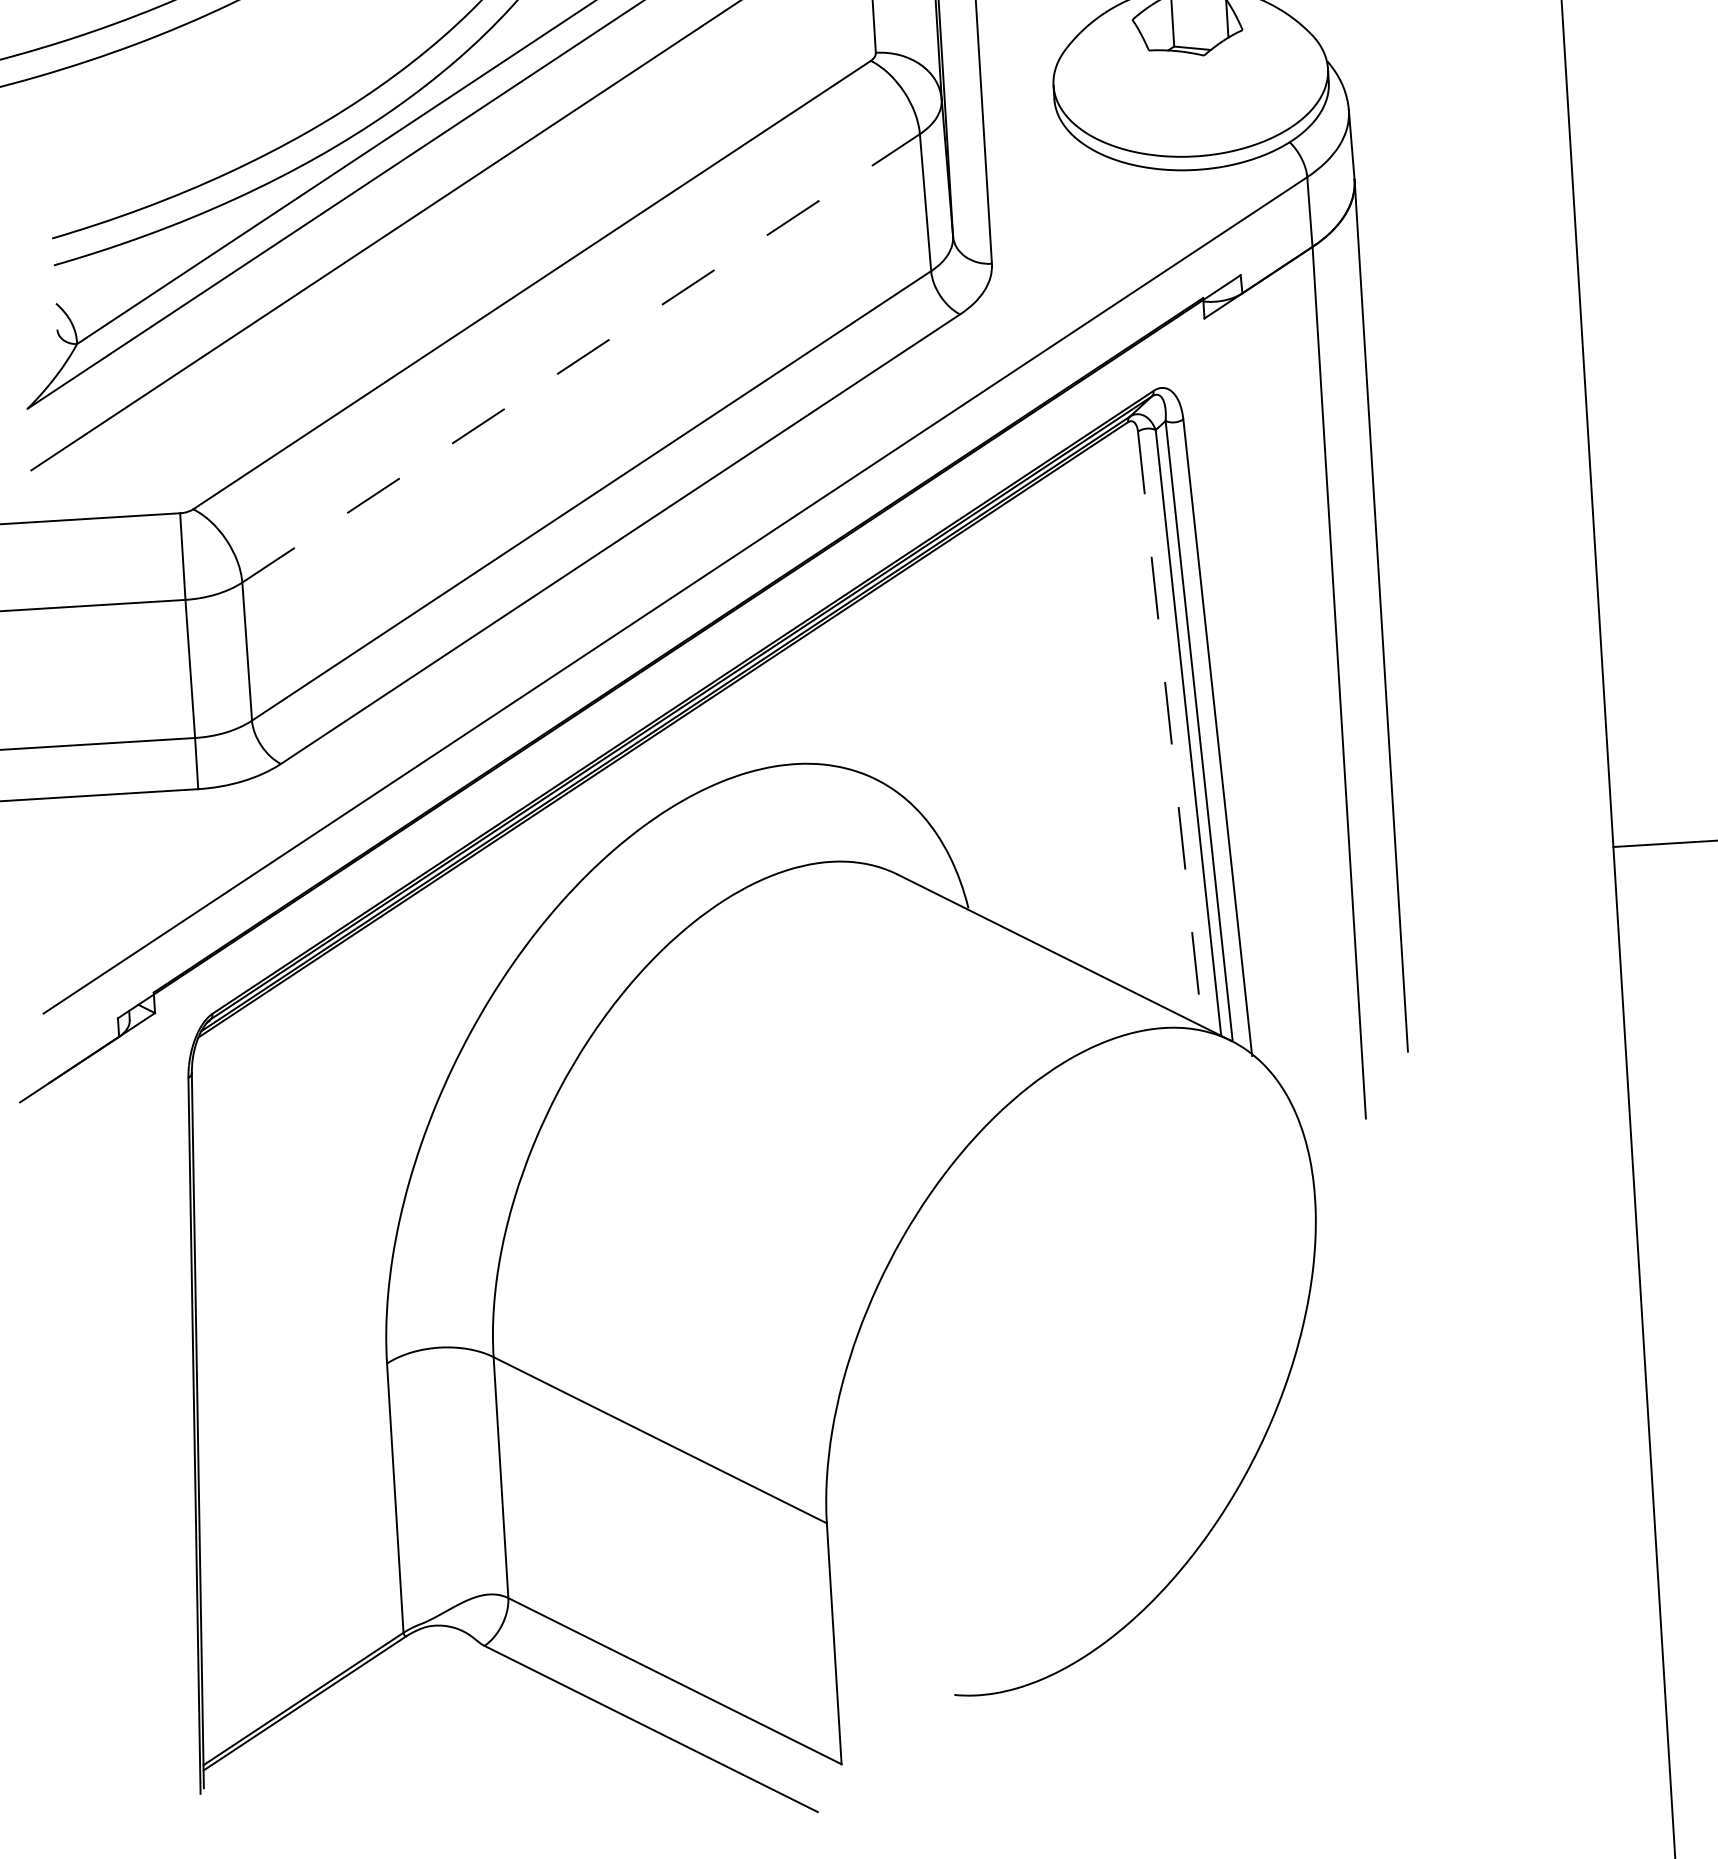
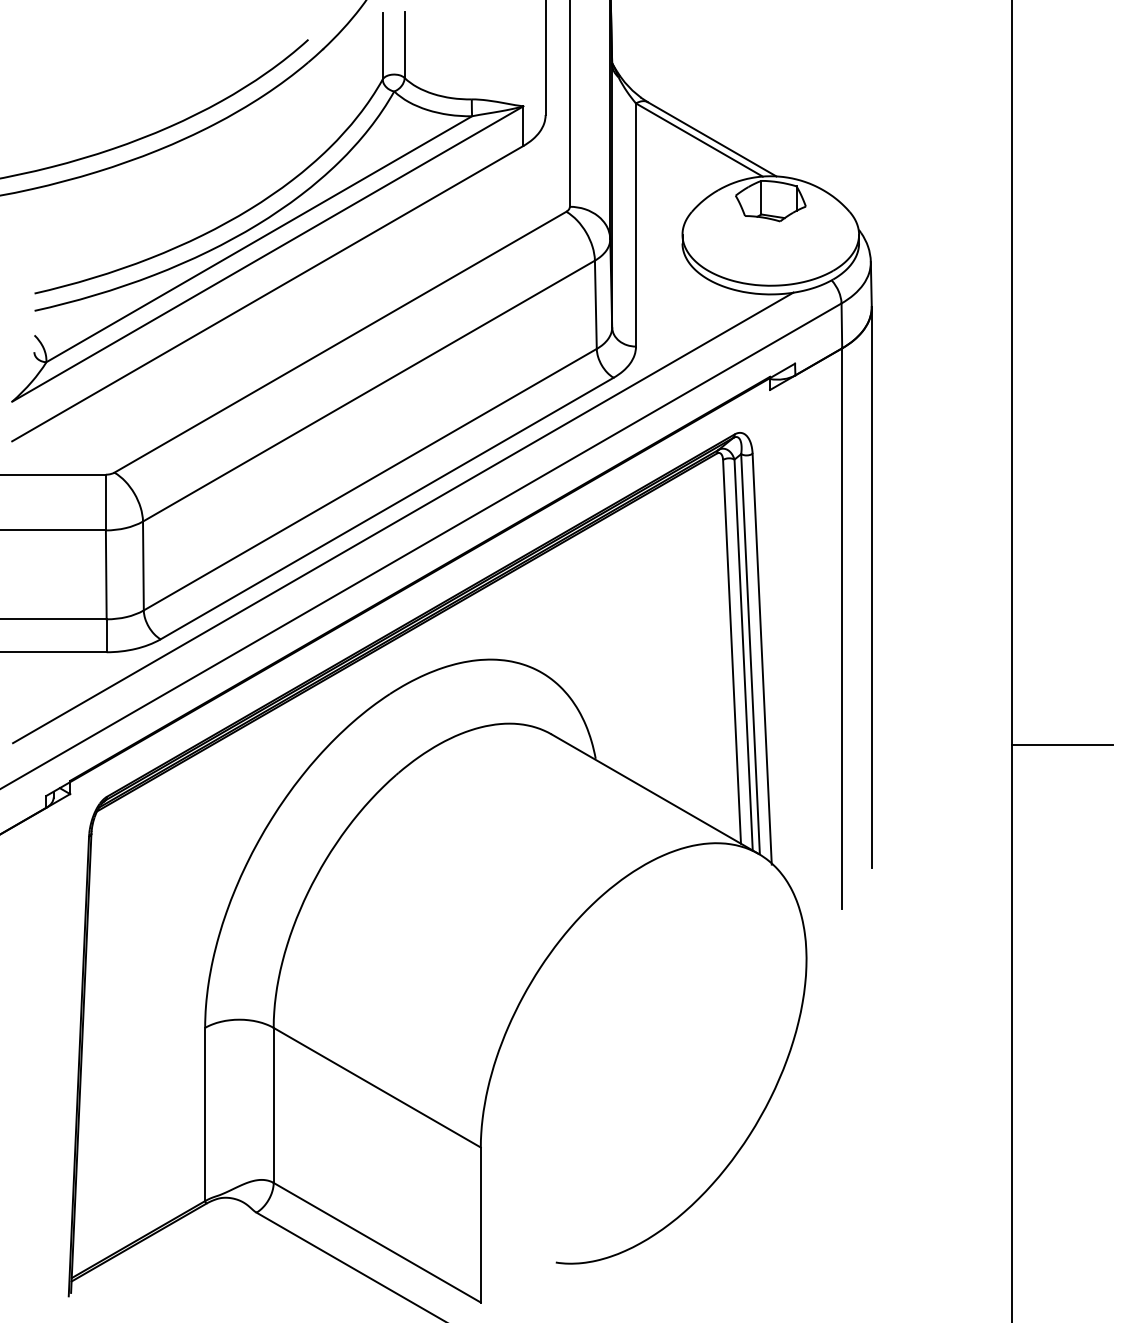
line: (580, 359) -> (368, 391), dashed -> solid
line: (646, 551) -> (403, 517), added
line: (1170, 730) -> (732, 652), dashed -> solid

